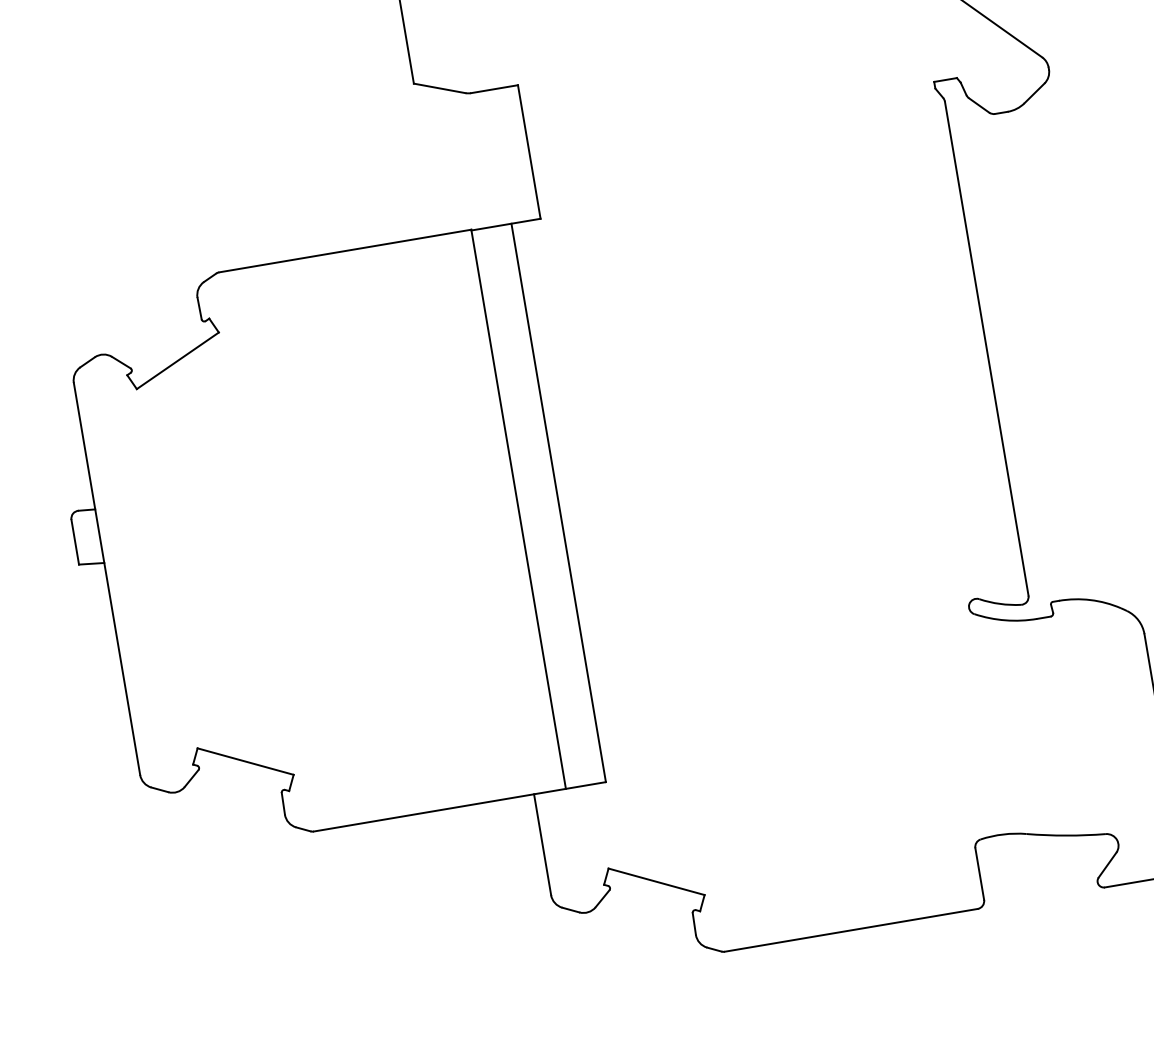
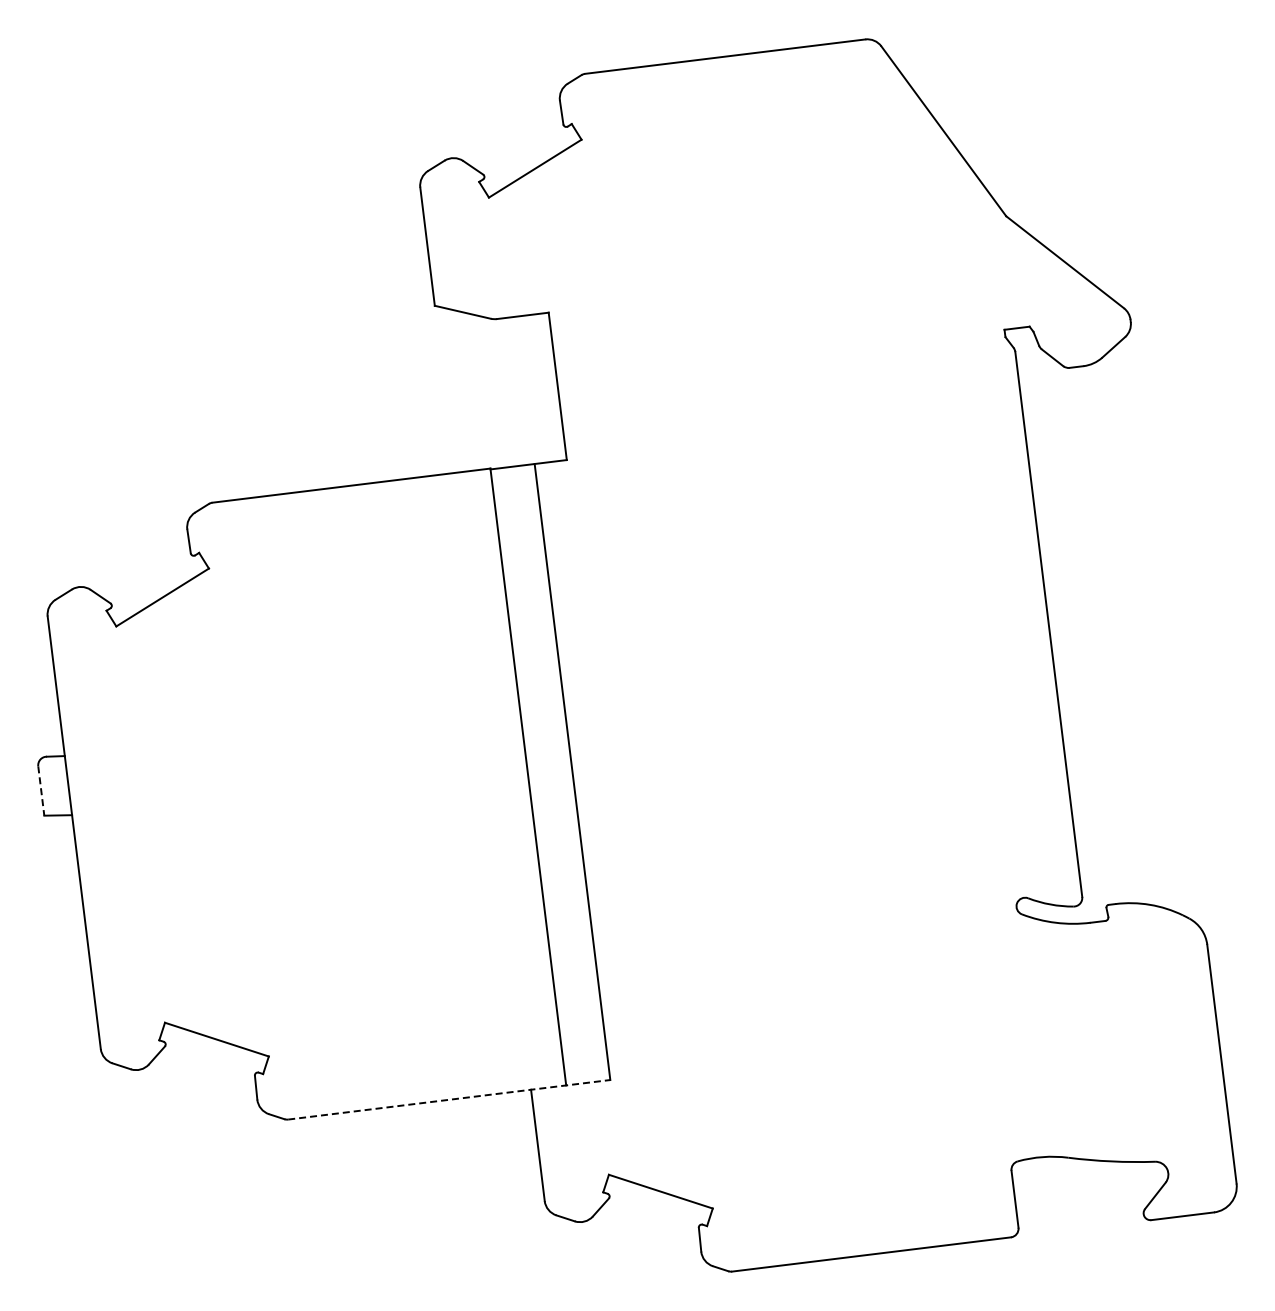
line: (75, 542) -> (41, 791), solid -> dashed
line: (460, 806) -> (449, 1099), solid -> dashed

